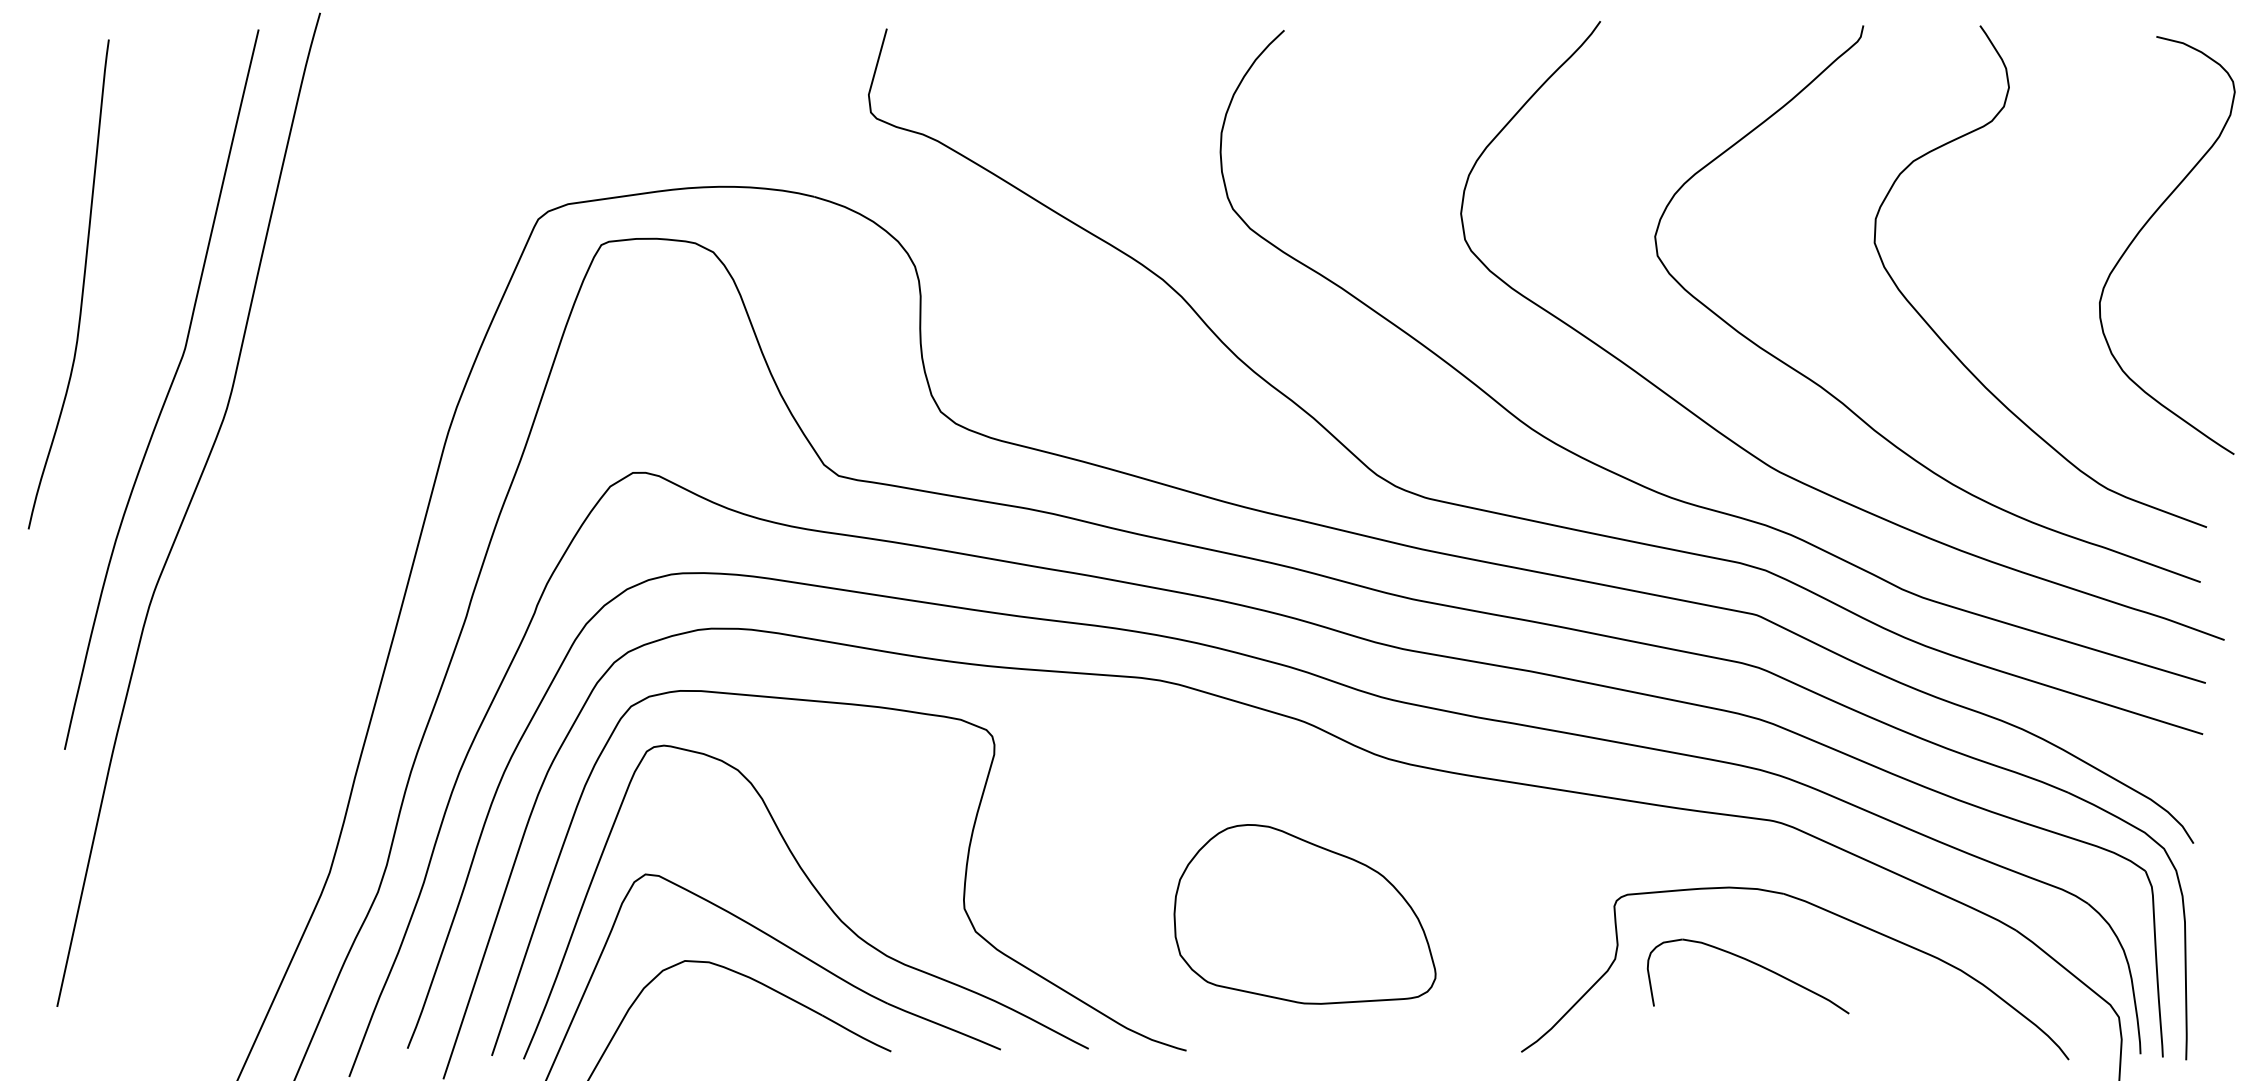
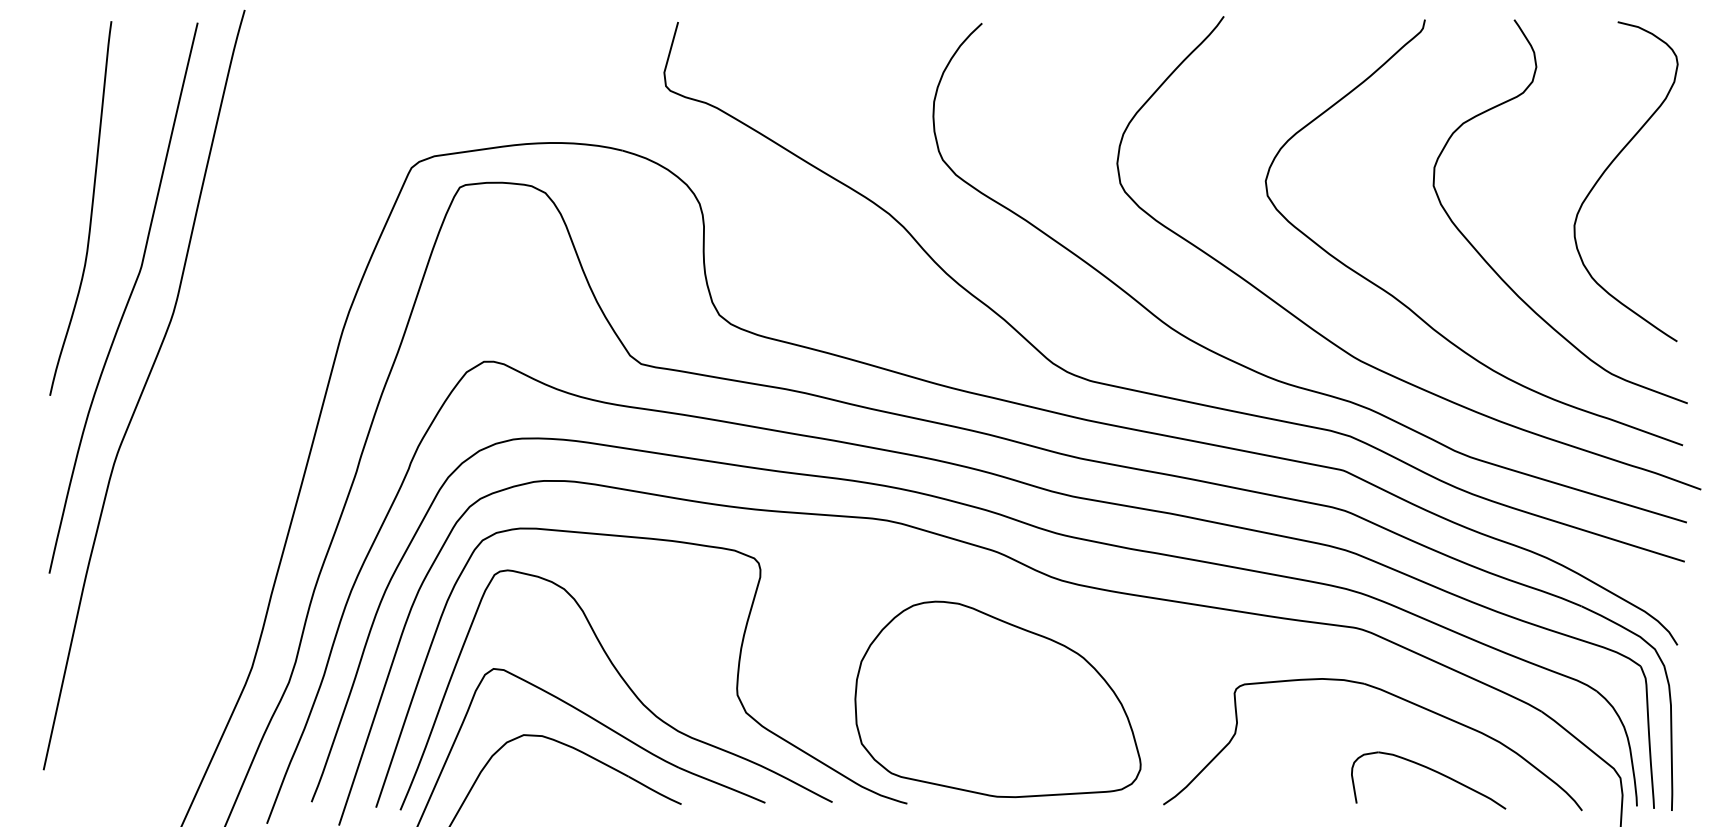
curve: (2143, 228) -> (1607, 168), moved
curve: (82, 284) -> (91, 208), moved
part: (1304, 914) -> (997, 699), size x1.43
part: (1754, 964) -> (1433, 771), moved

